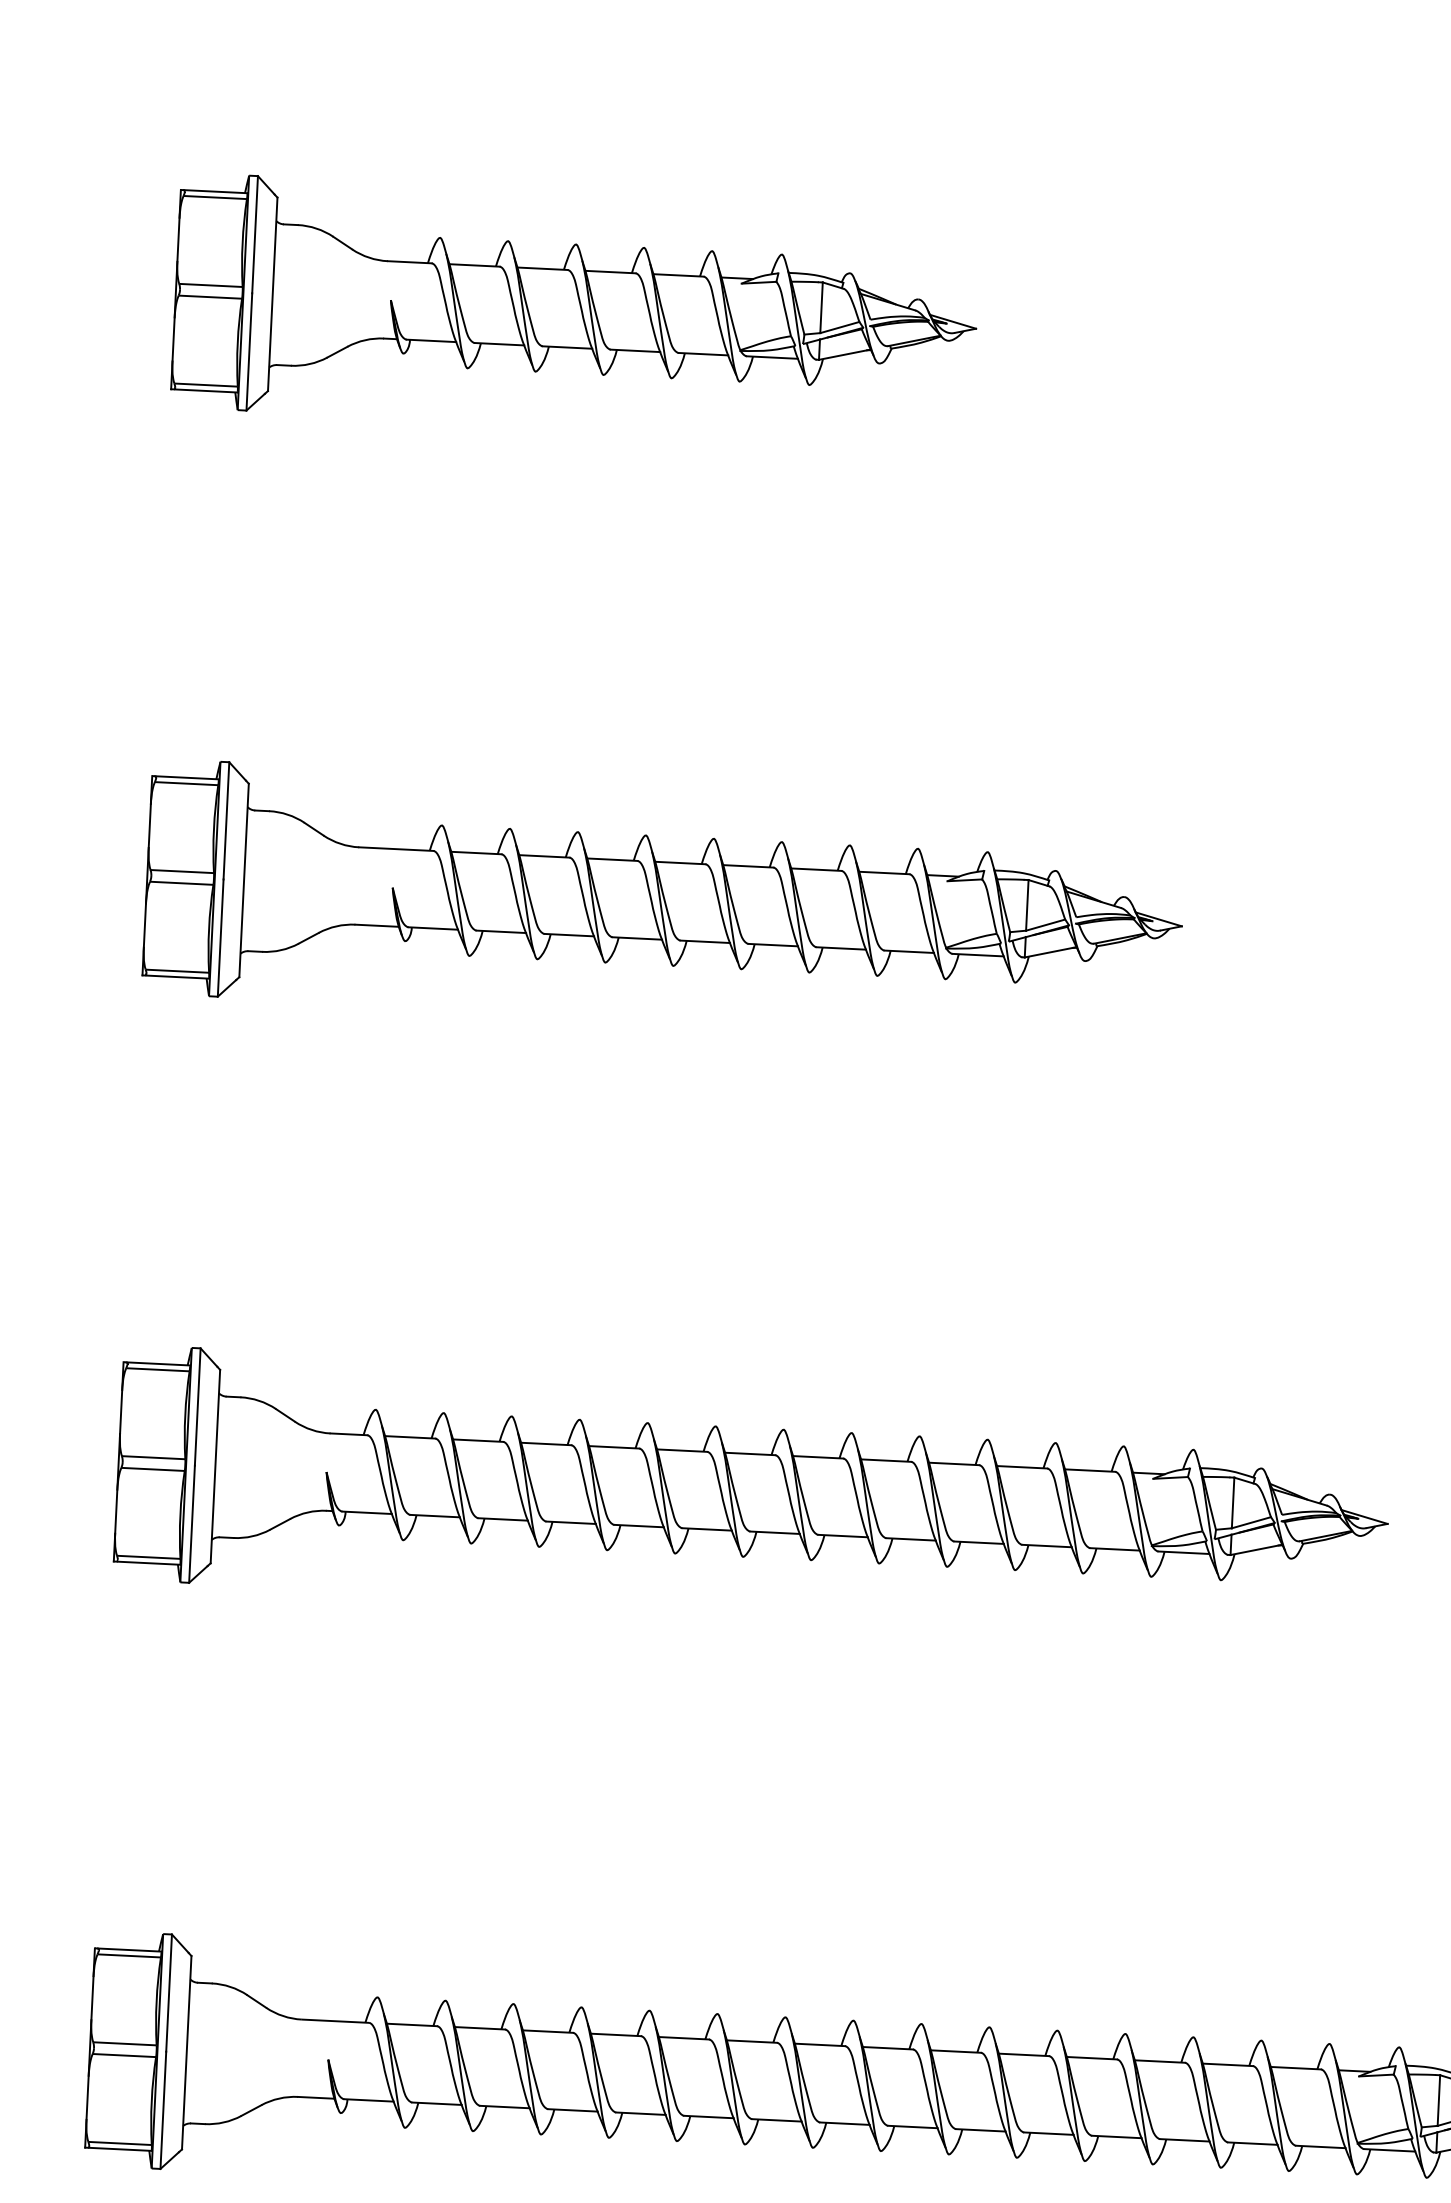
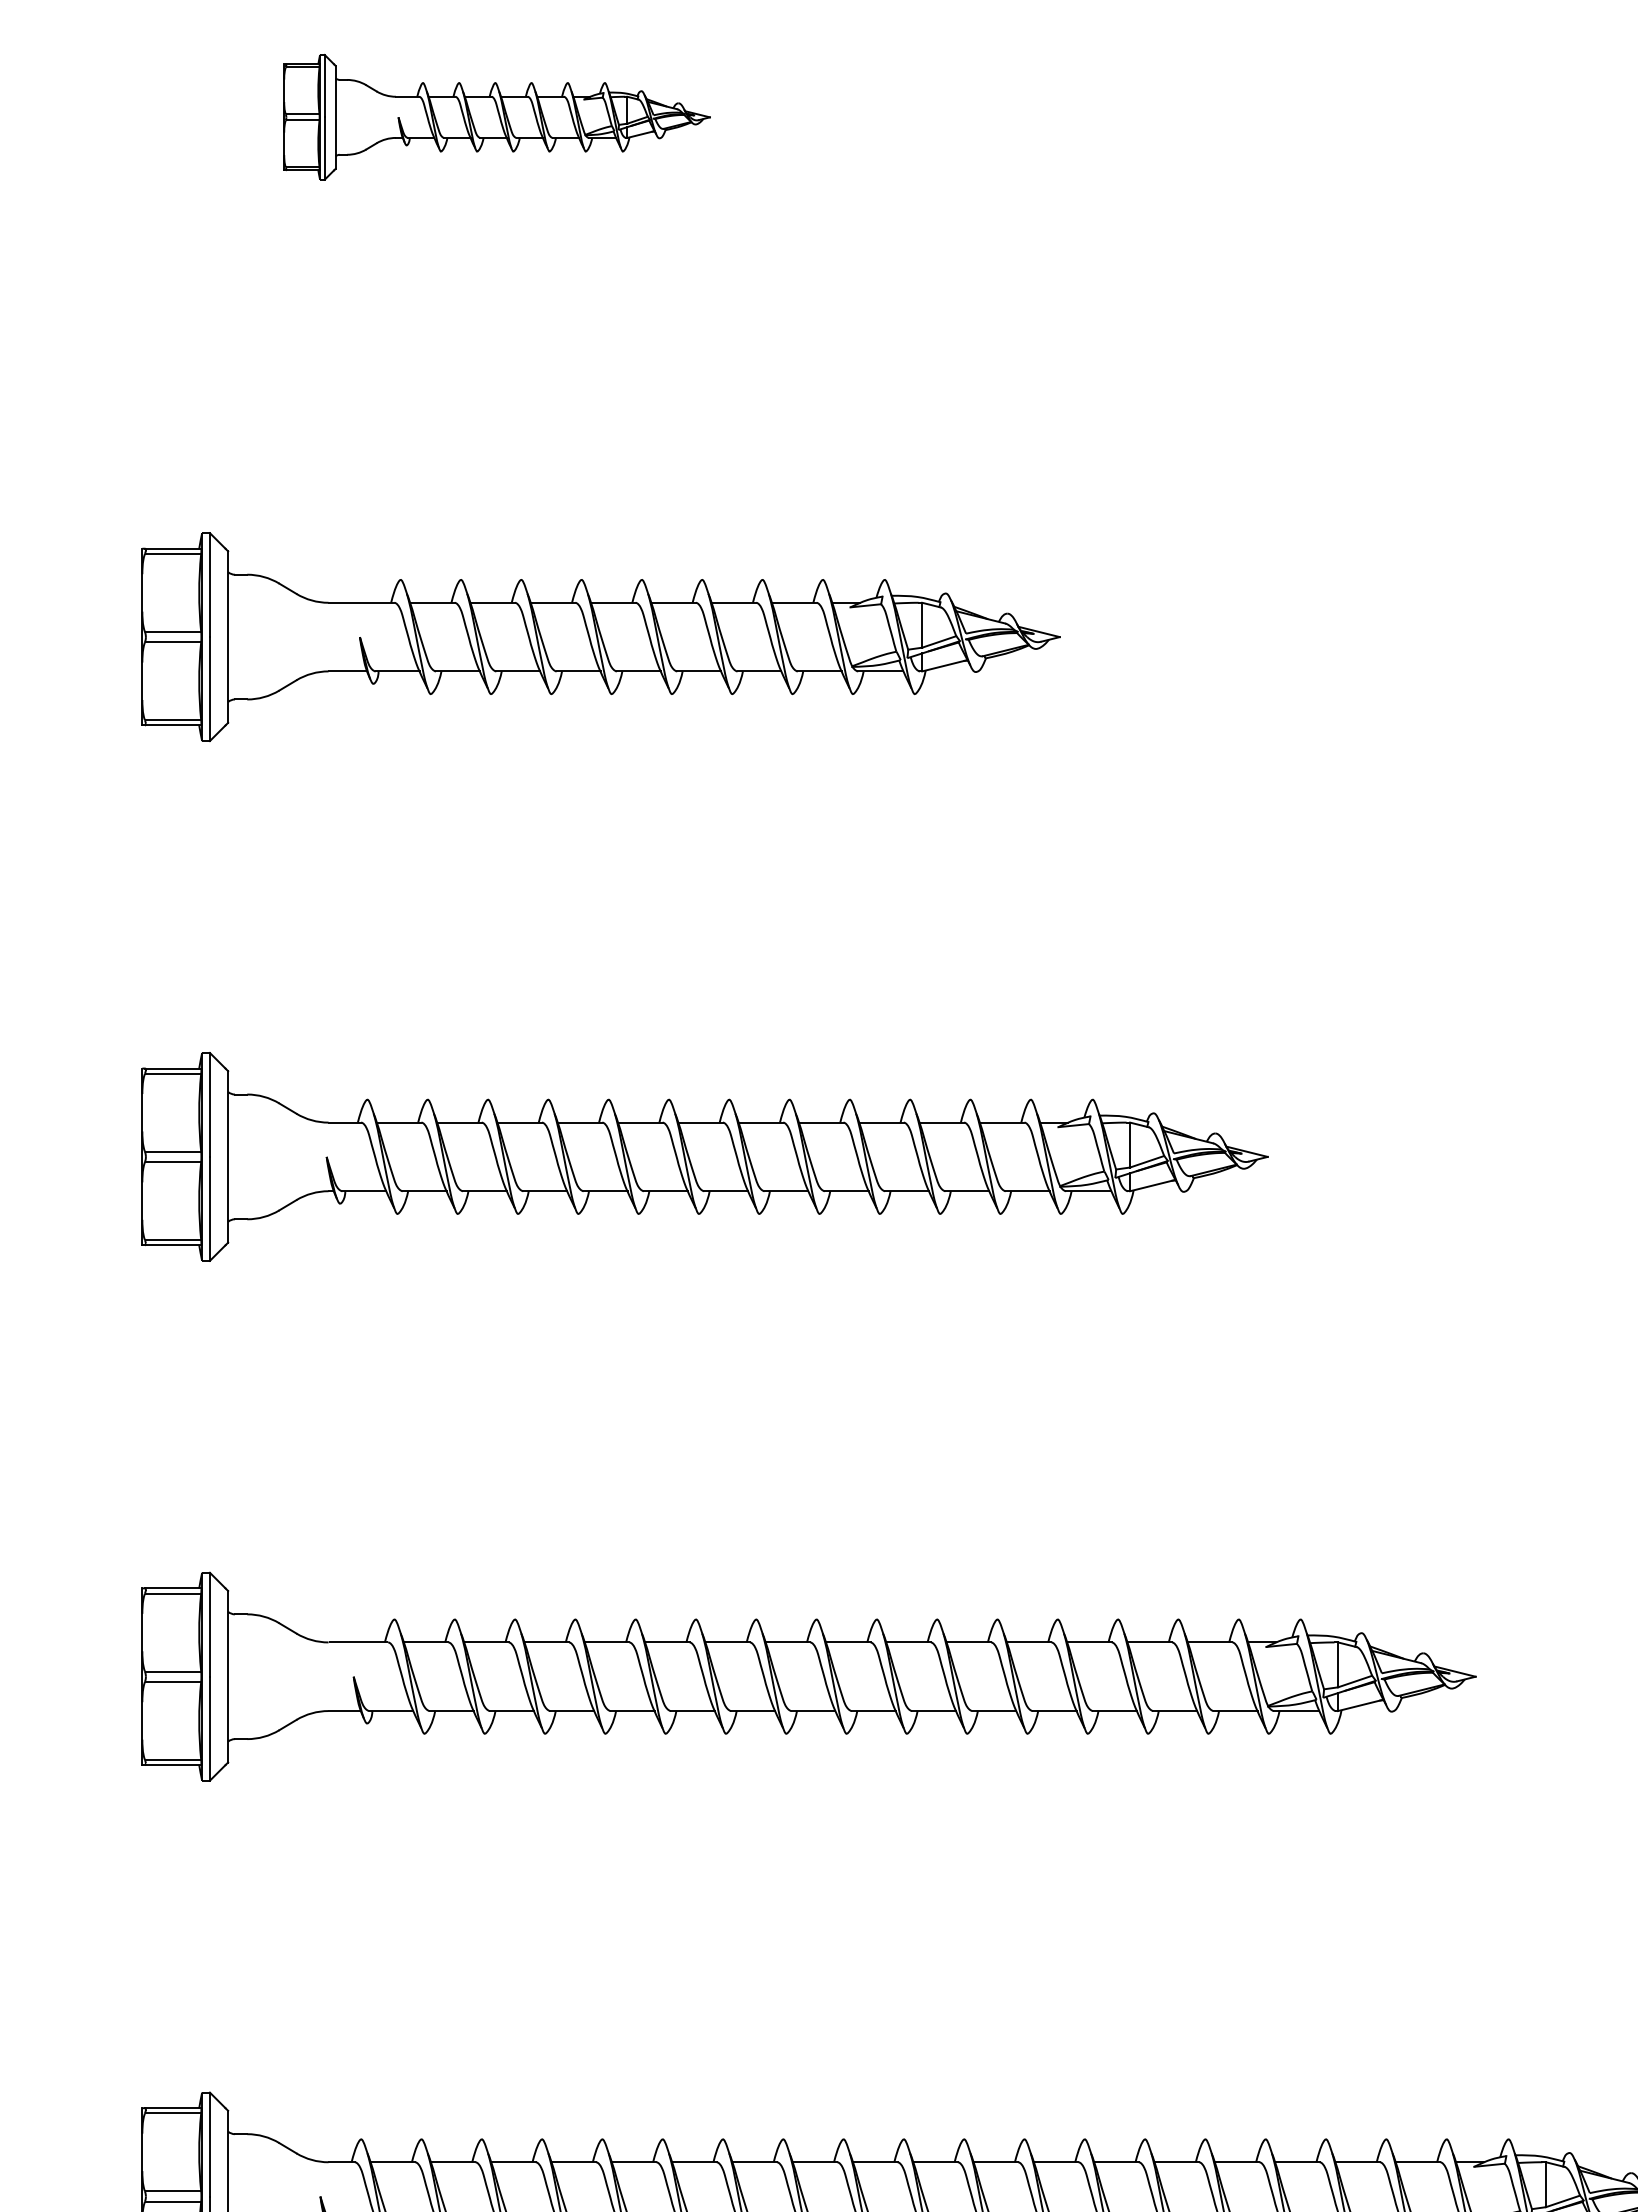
part: (575, 309) -> (496, 117), size x0.6

